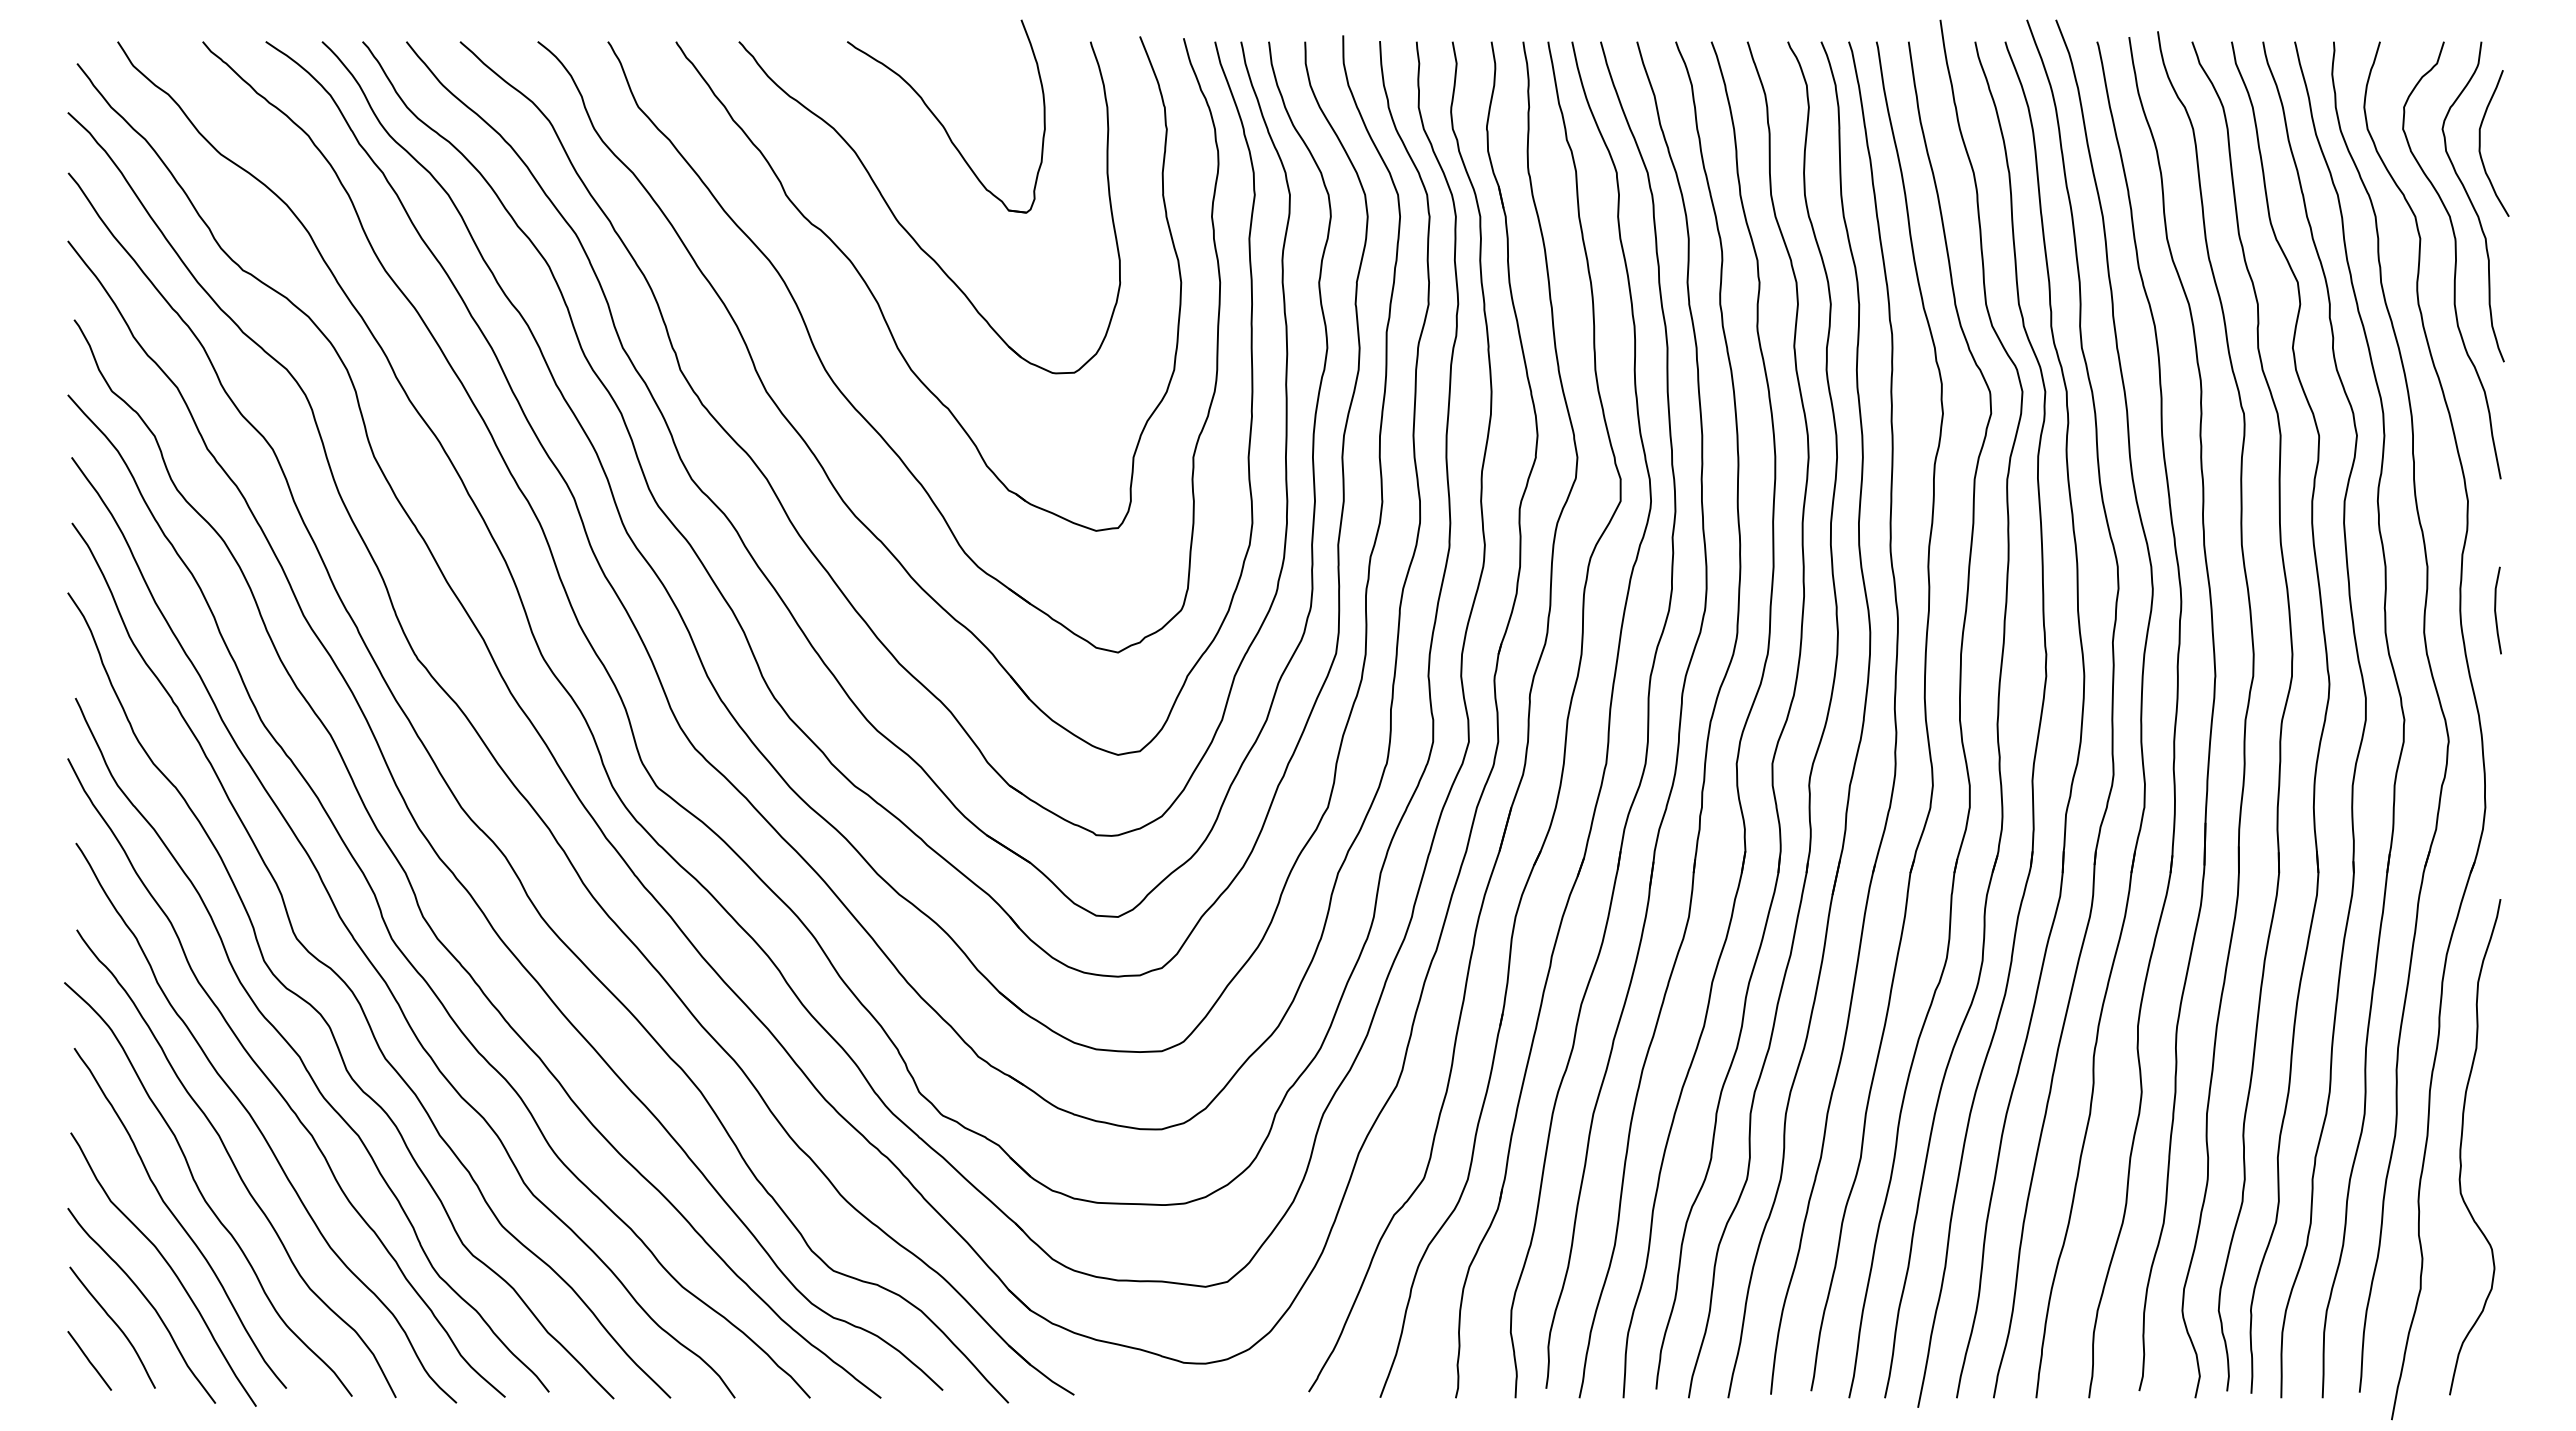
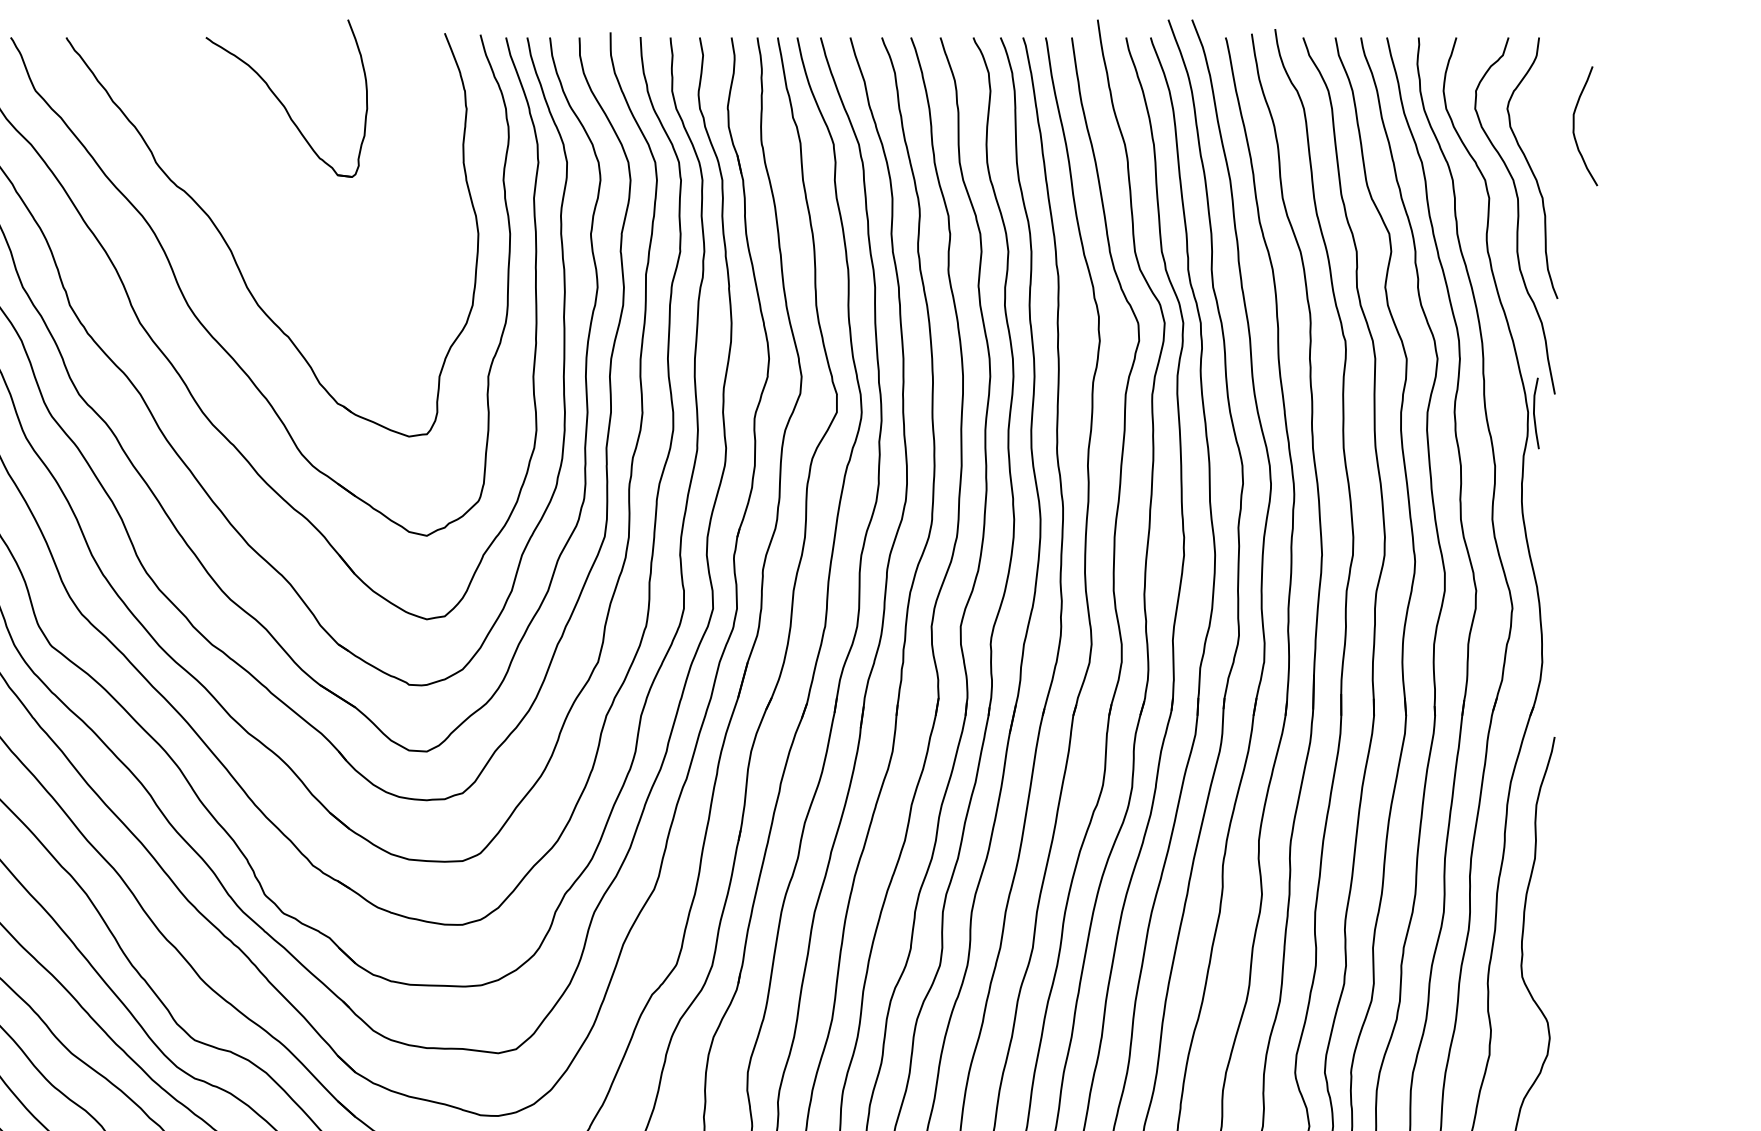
curve: (2480, 143) -> (1574, 126), moved
part: (906, 229) -> (254, 190), removed
line: (2496, 611) -> (1535, 414), moved

